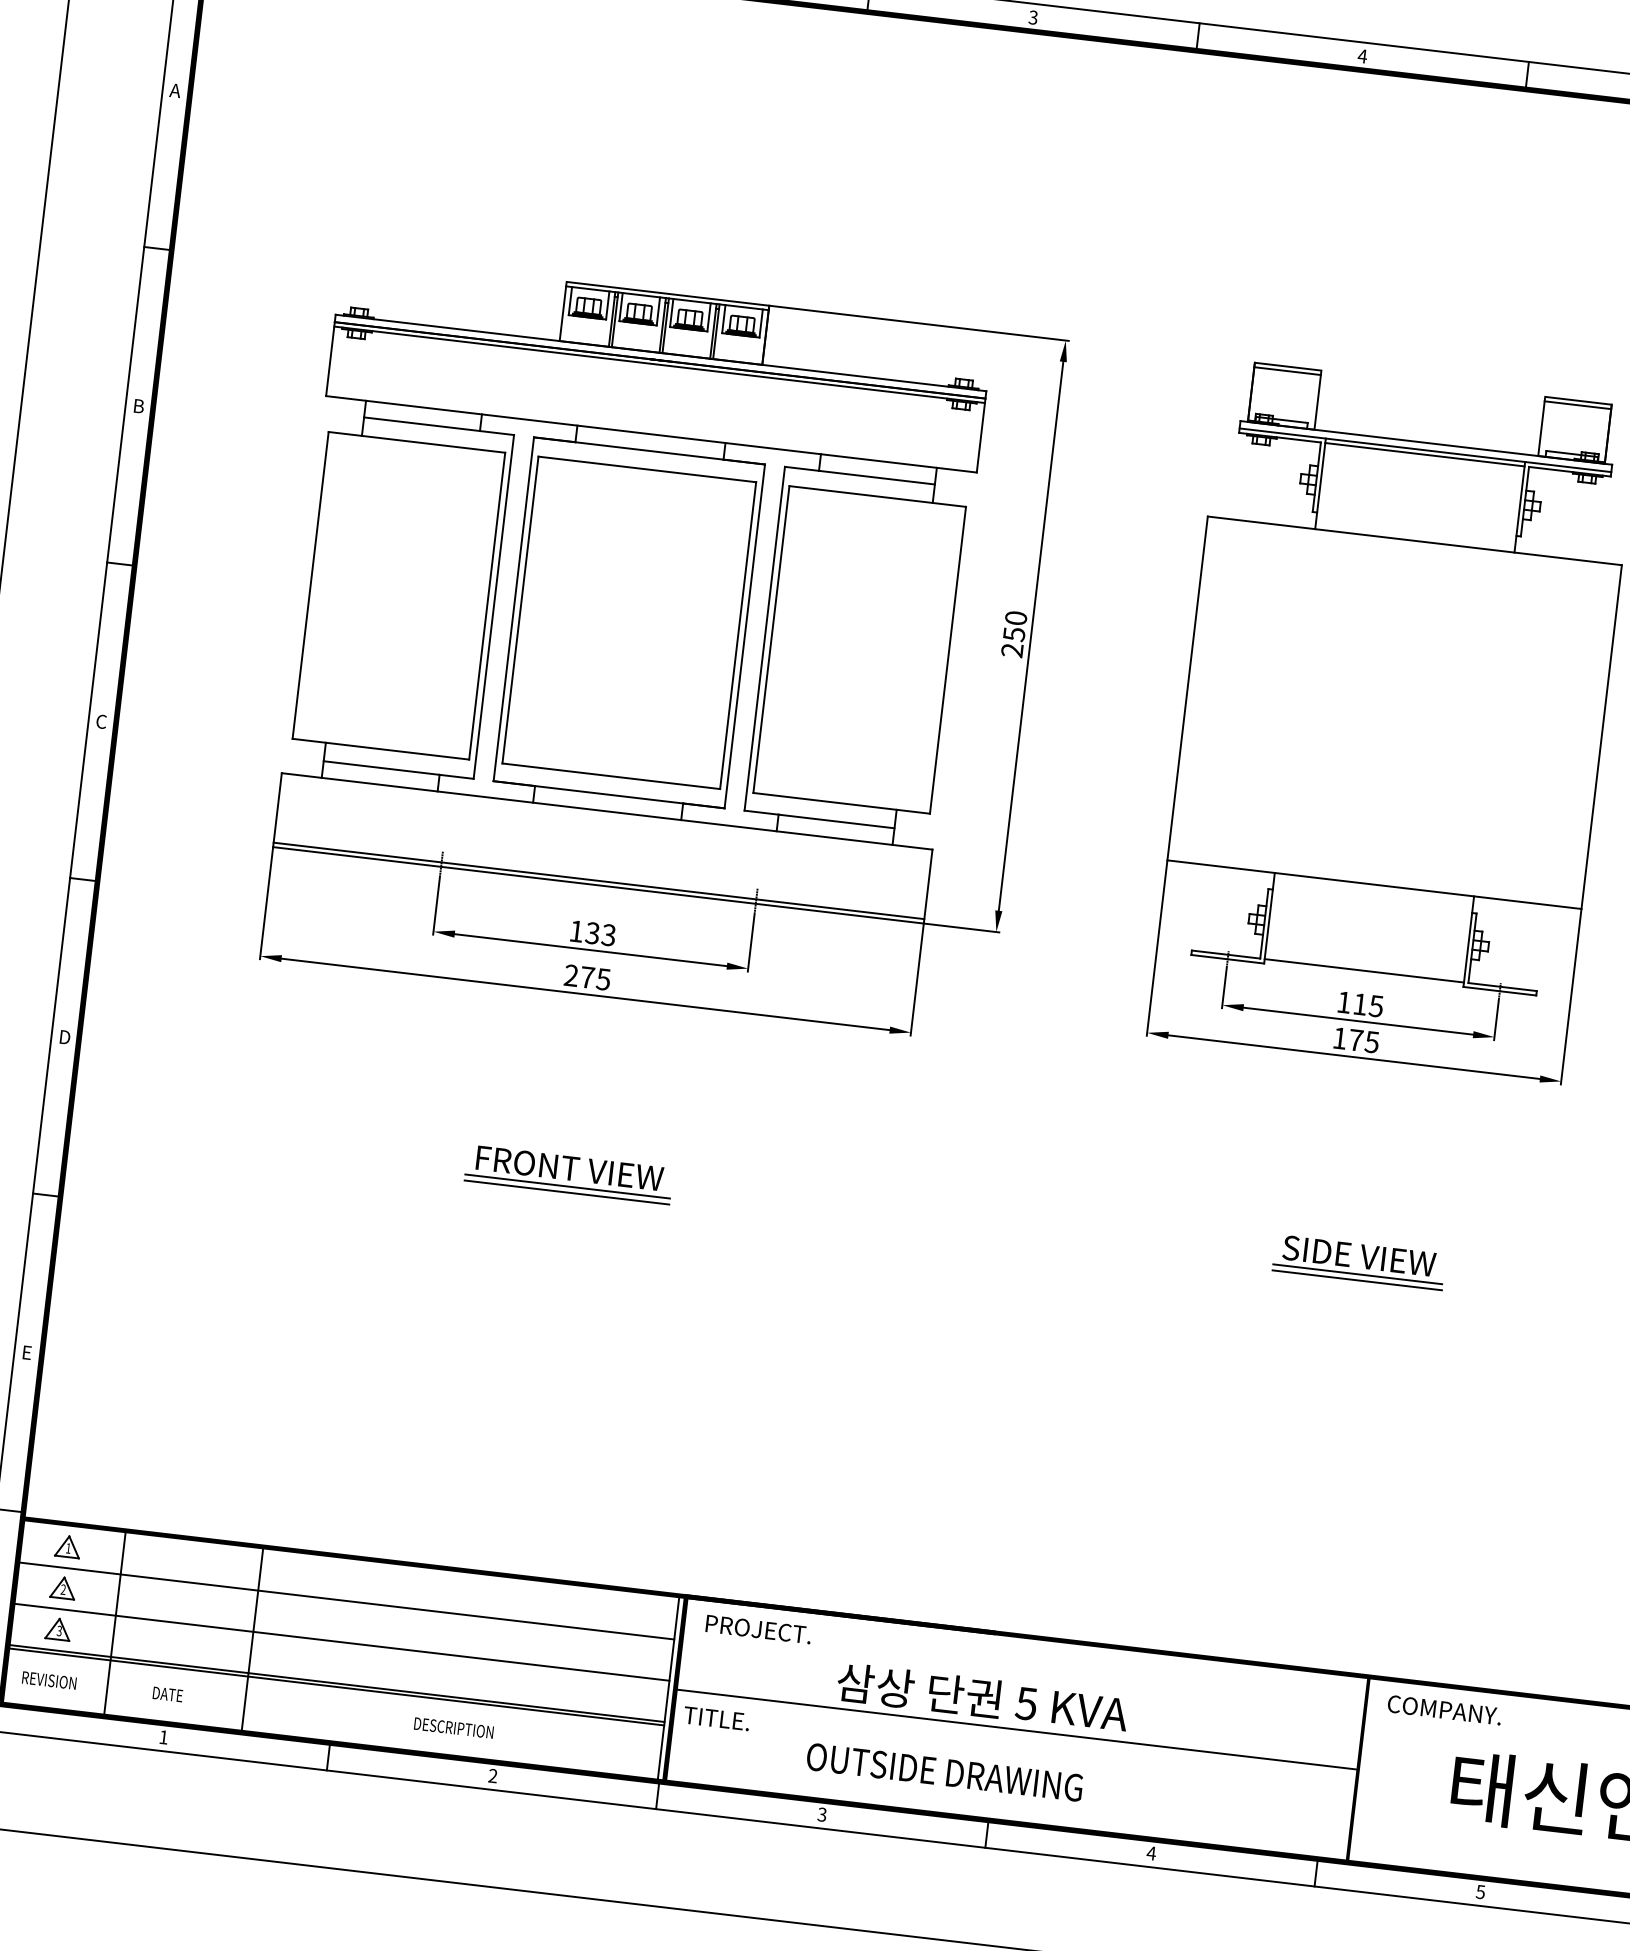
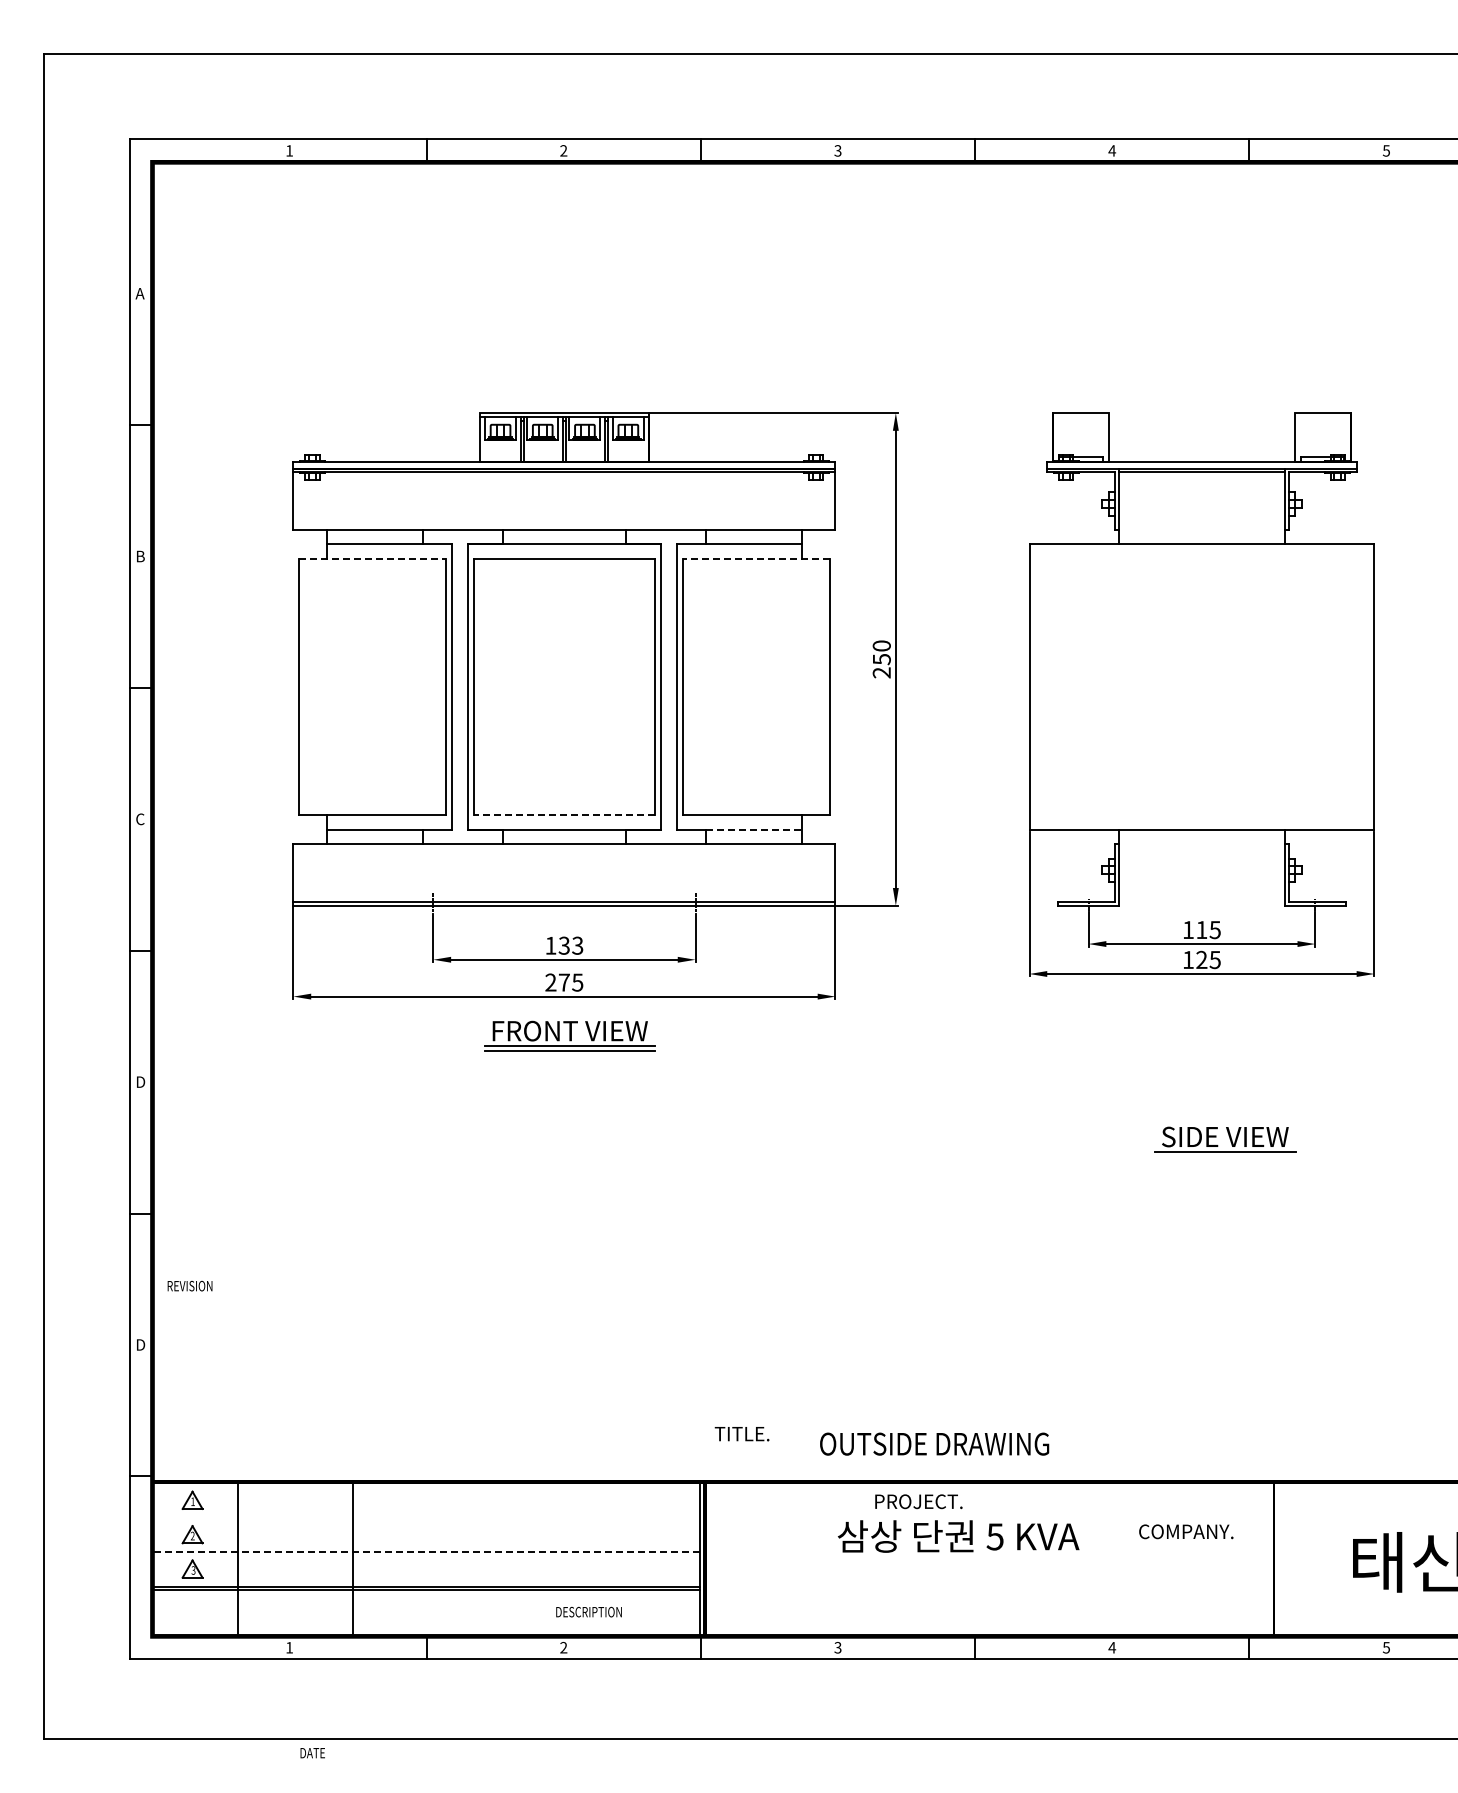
line: (1287, 370) -> (1080, 416), removed
line: (1577, 404) -> (1322, 416), removed
line: (416, 442) -> (372, 559), solid -> dashed
line: (877, 496) -> (756, 559), solid -> dashed
line: (611, 775) -> (564, 814), solid -> dashed
line: (837, 821) -> (754, 830), solid -> dashed
line: (1363, 971) -> (1201, 902), removed
text: (1355, 1039) -> (1201, 959), 175 -> 125
part: (568, 1173) -> (569, 1035), moved
line: (1356, 1280) -> (1225, 1157), removed
text: (28, 1352) -> (141, 1344), E -> D
line: (345, 1601) -> (425, 1518), removed
text: (758, 1629) -> (918, 1501), moved
line: (341, 1642) -> (426, 1552), solid -> dashed
text: (48, 1680) -> (189, 1286), moved
text: (167, 1694) -> (312, 1753), moved
text: (1444, 1709) -> (1186, 1531), moved
text: (716, 1719) -> (741, 1434), moved
text: (453, 1727) -> (588, 1611), moved
line: (1016, 1730) -> (989, 1559), removed
text: (944, 1771) -> (934, 1443), moved

